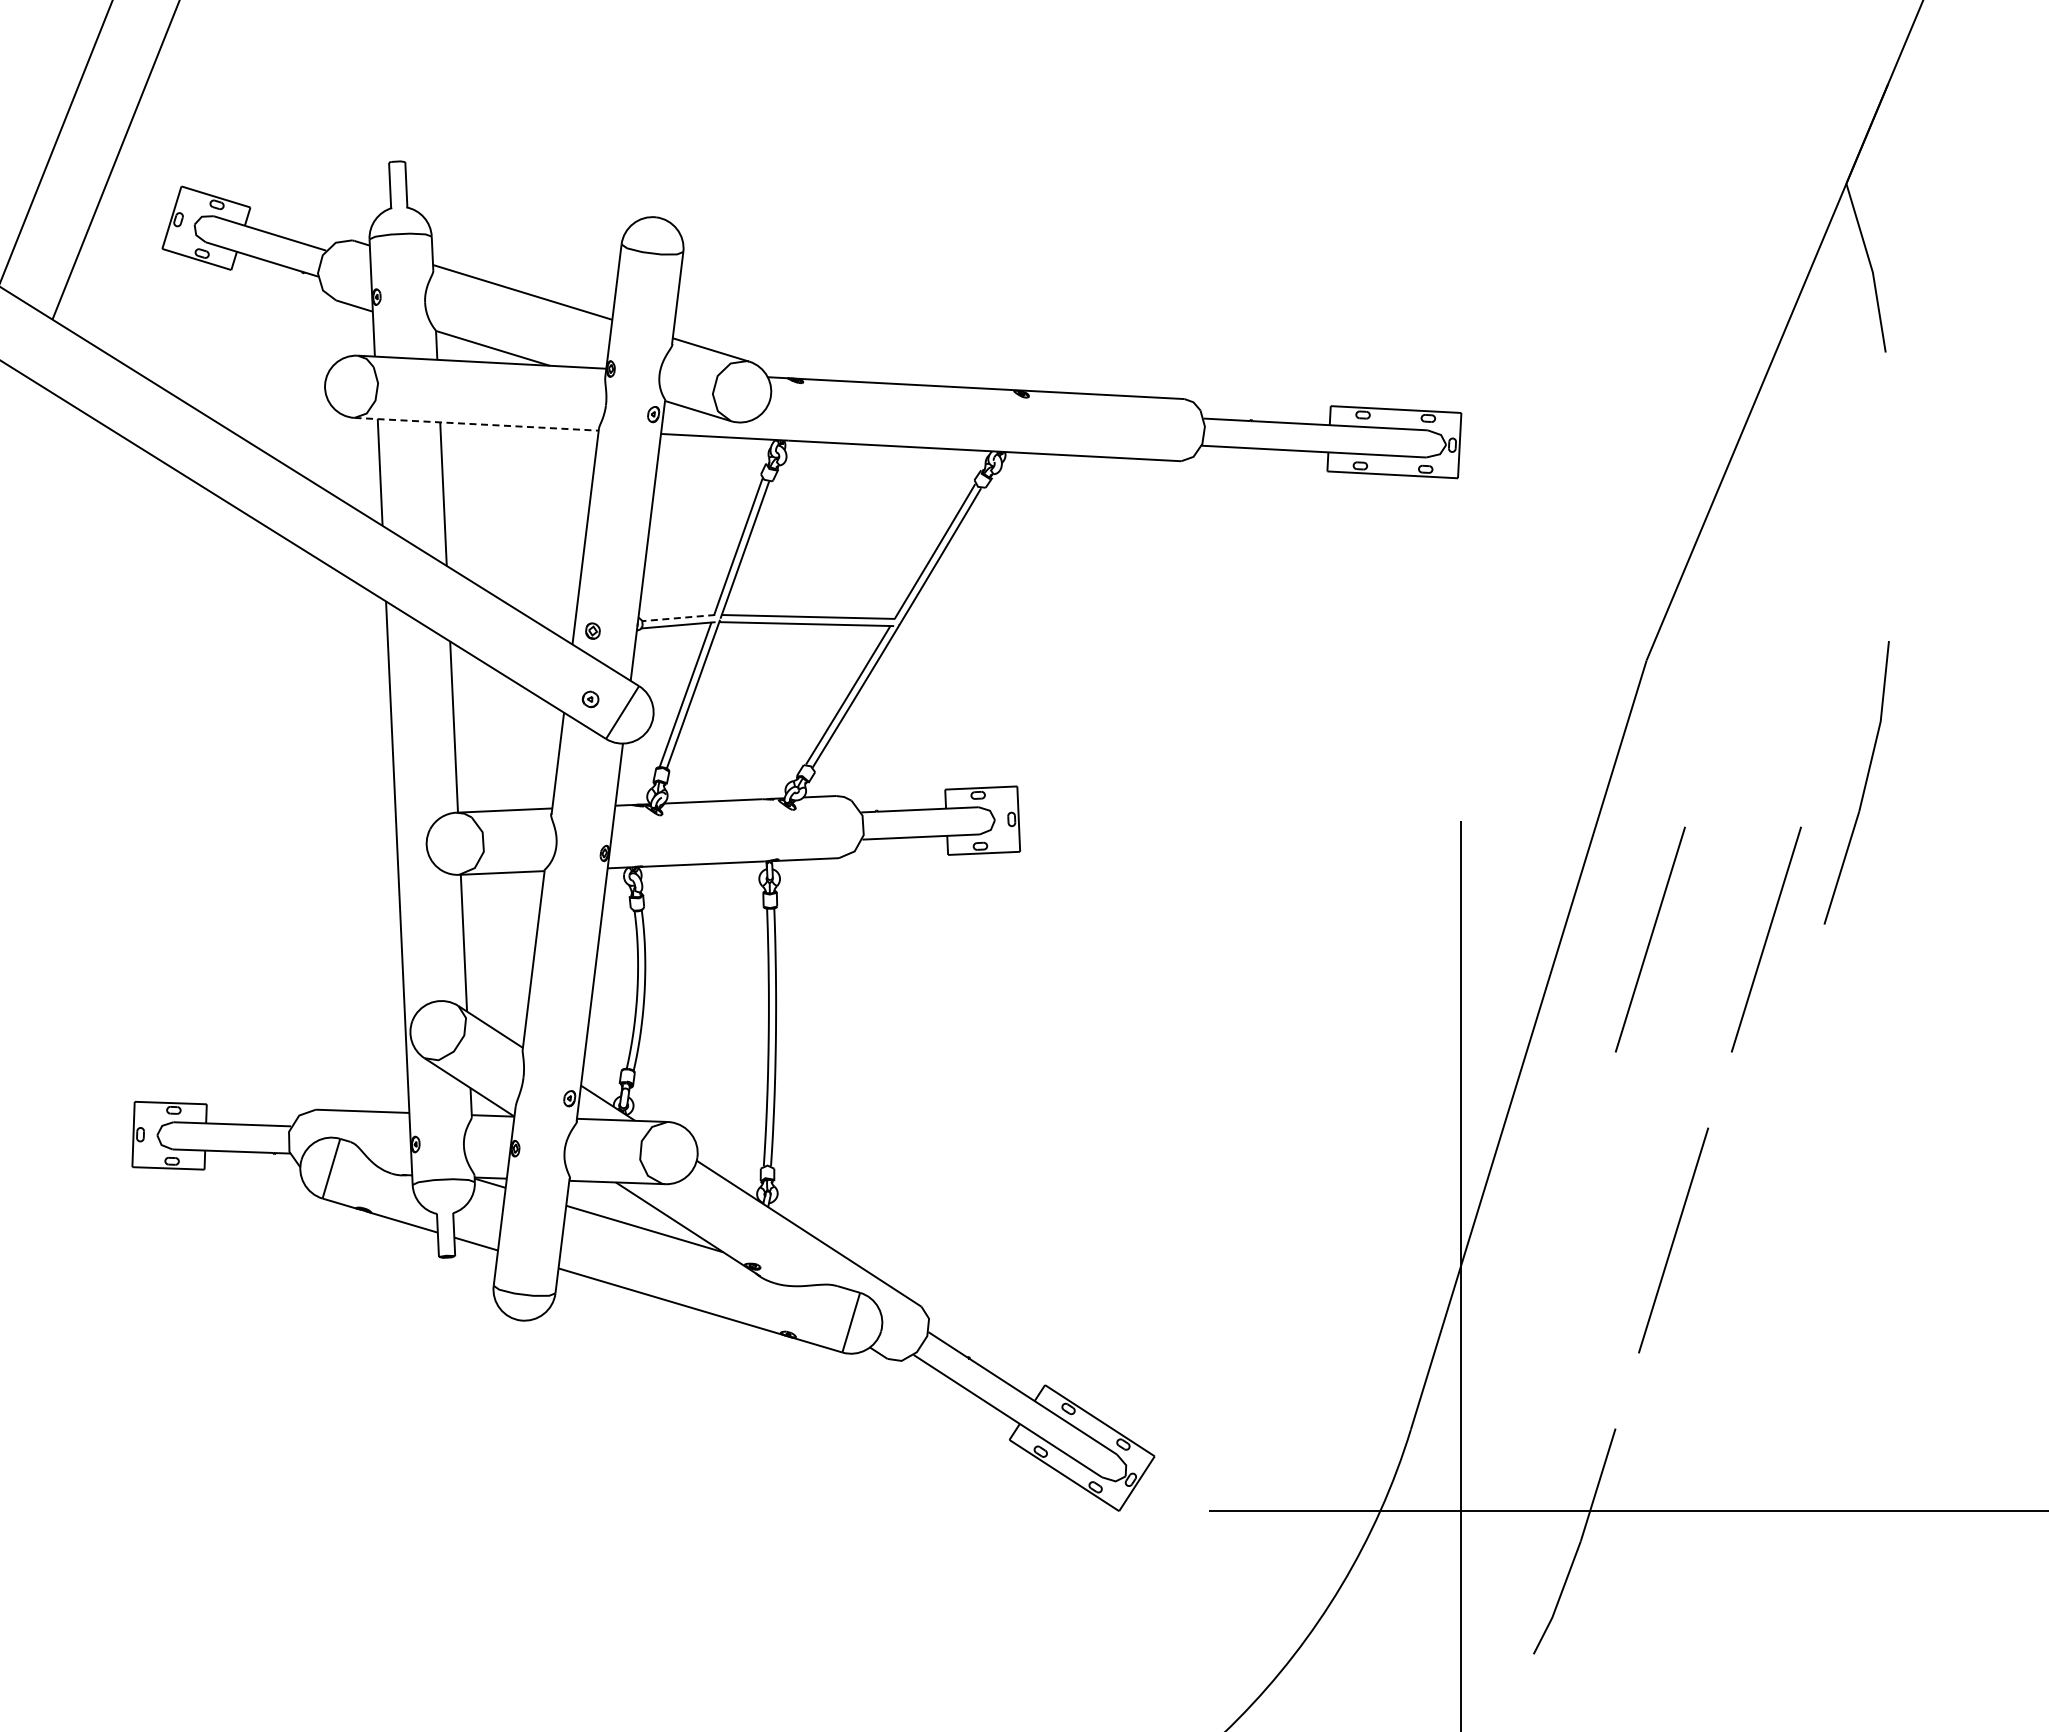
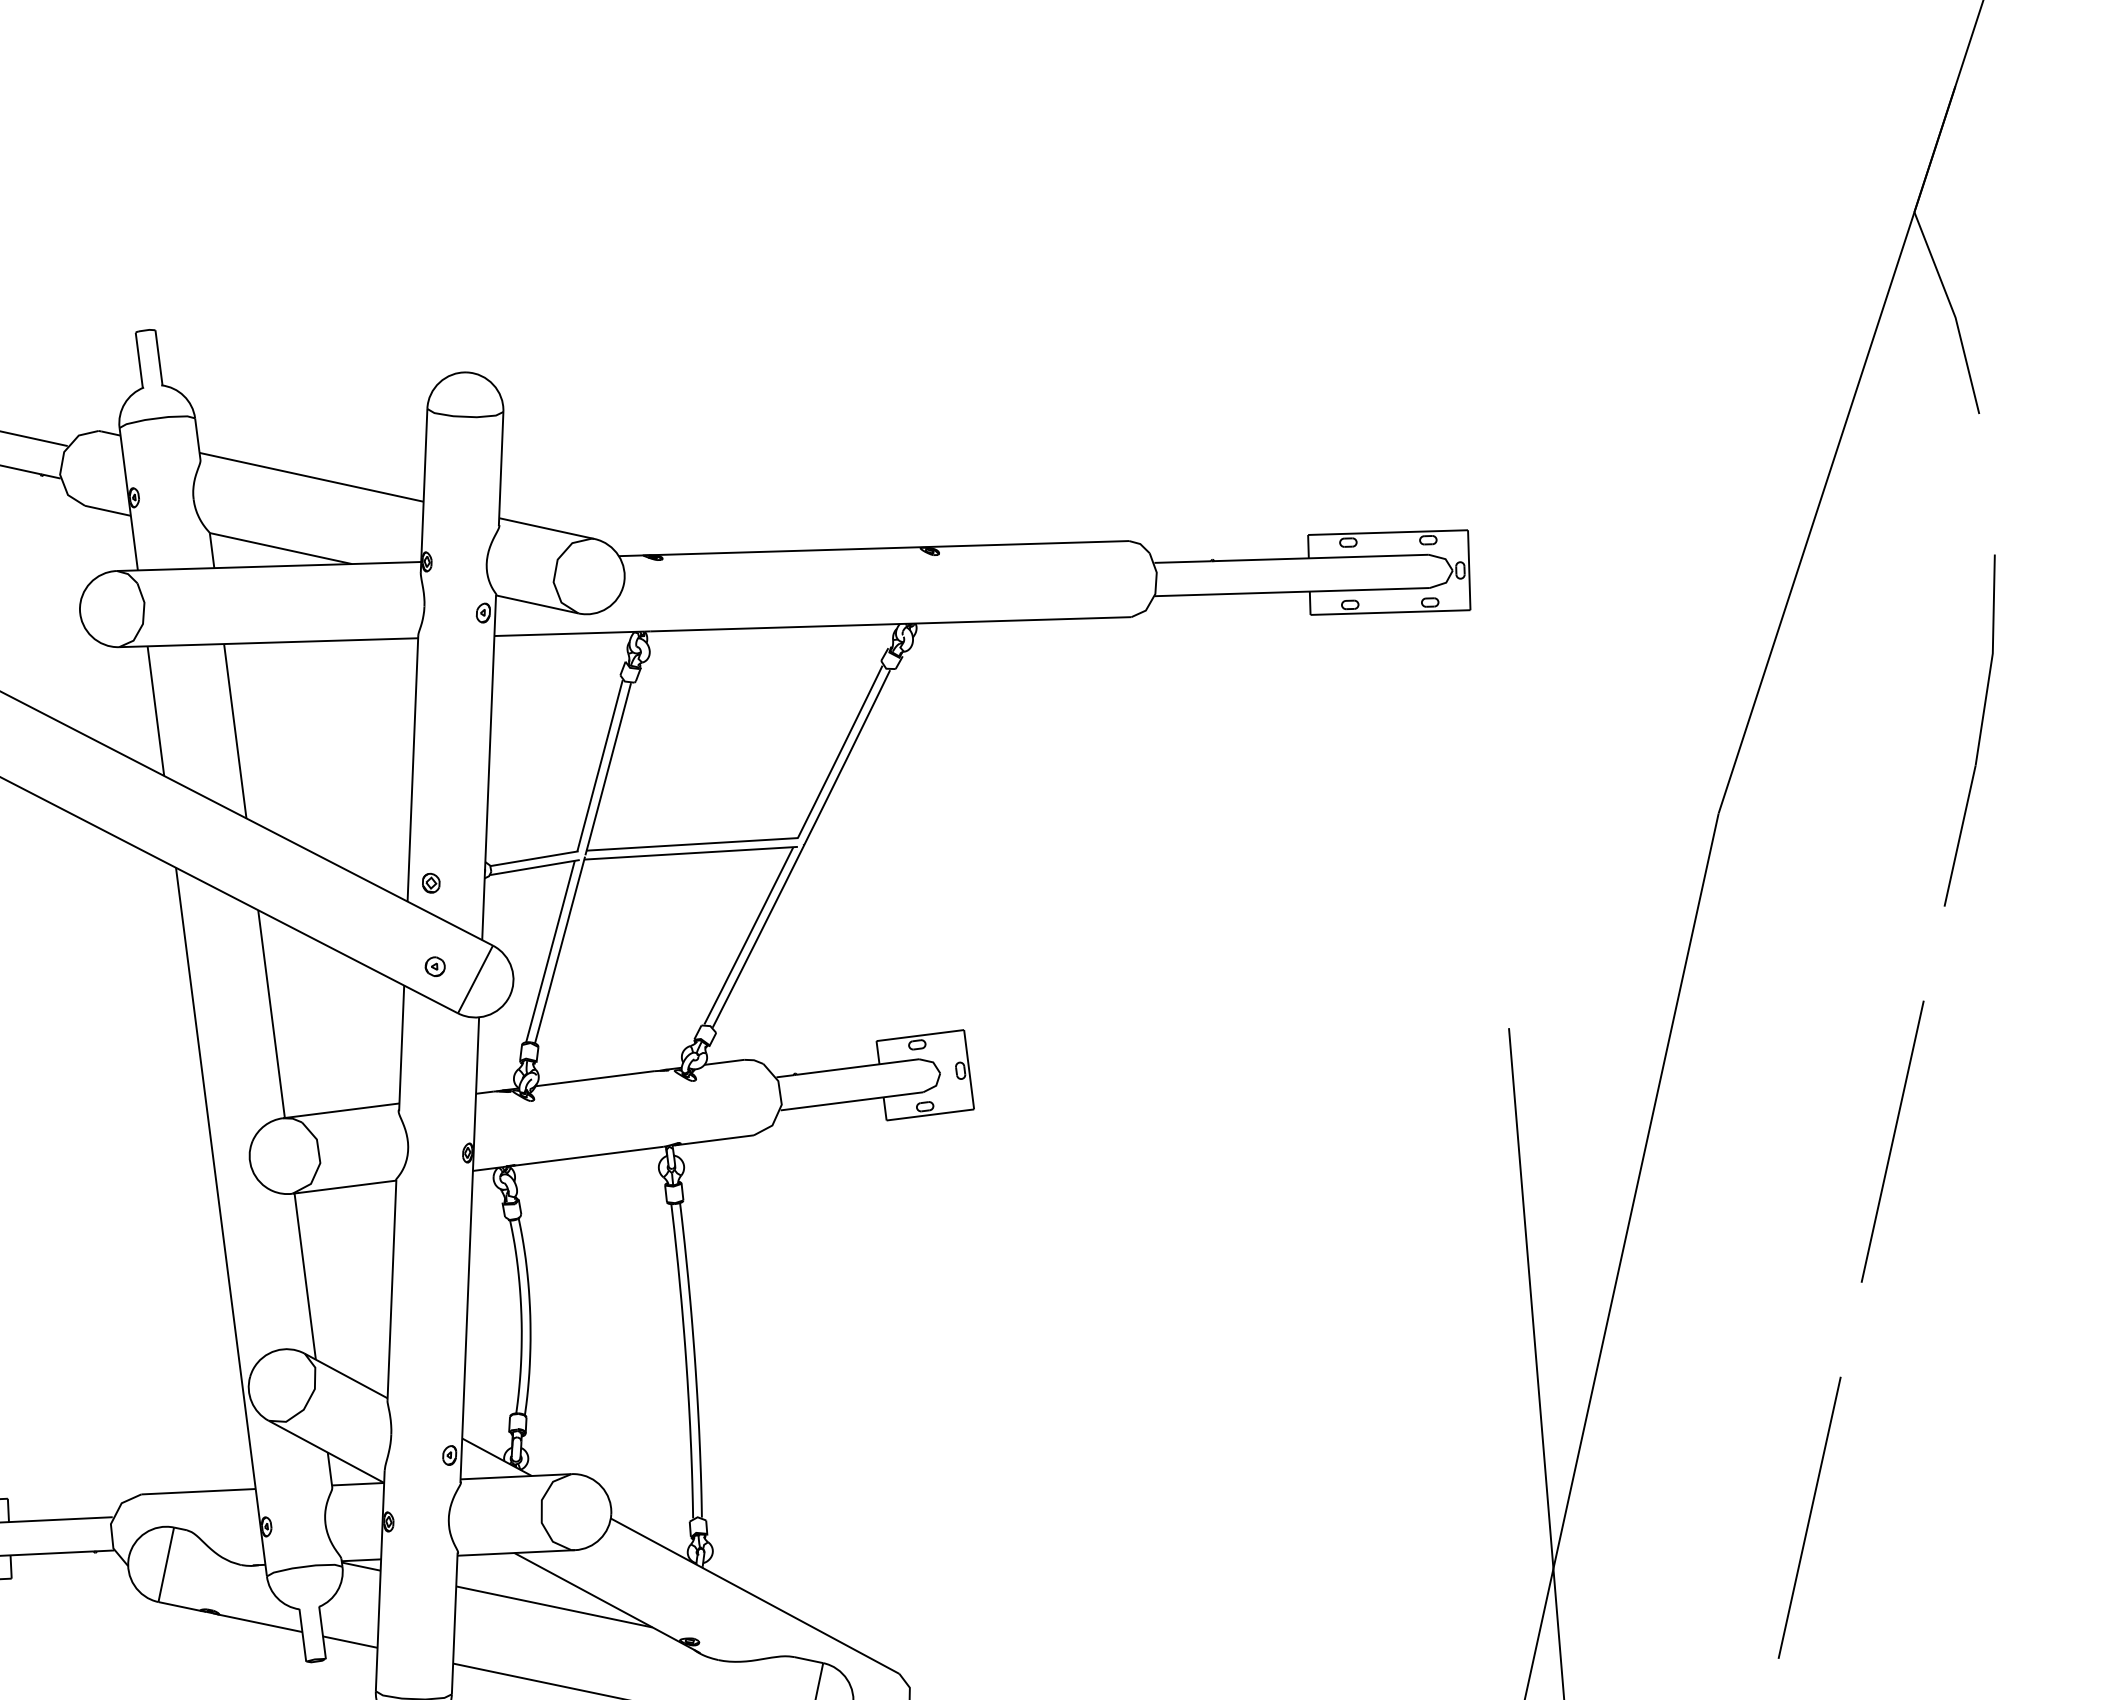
line: (477, 424) -> (269, 642), dashed -> solid
line: (678, 618) -> (534, 859), dashed -> solid
part: (1864, 784) -> (1979, 731), moved
line: (1650, 939) -> (1751, 1153), removed

